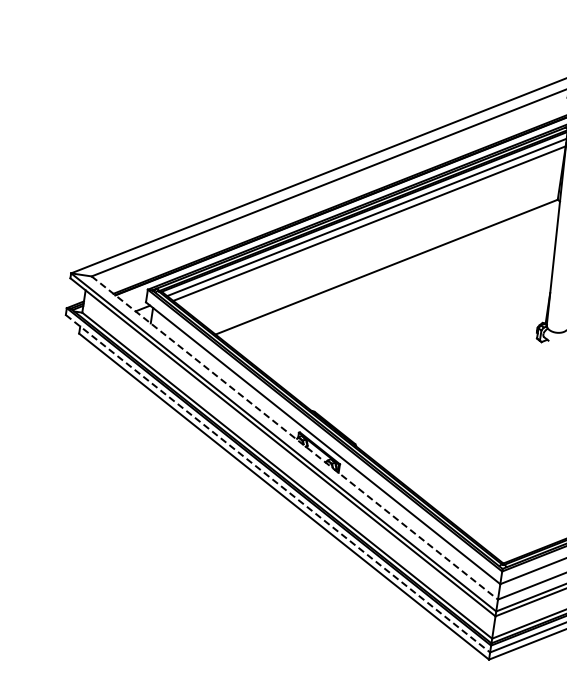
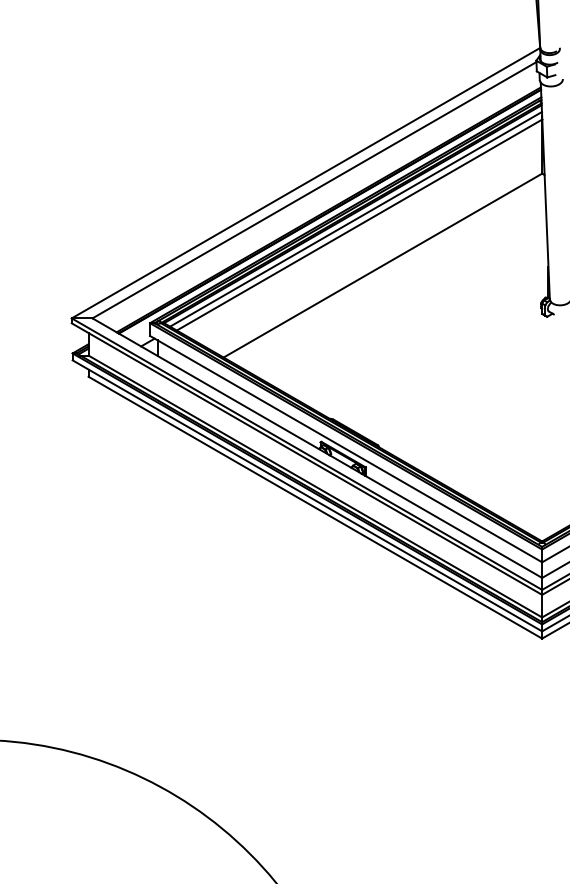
line: (294, 438) -> (317, 448), dashed -> solid
line: (277, 484) -> (307, 496), dashed -> solid

